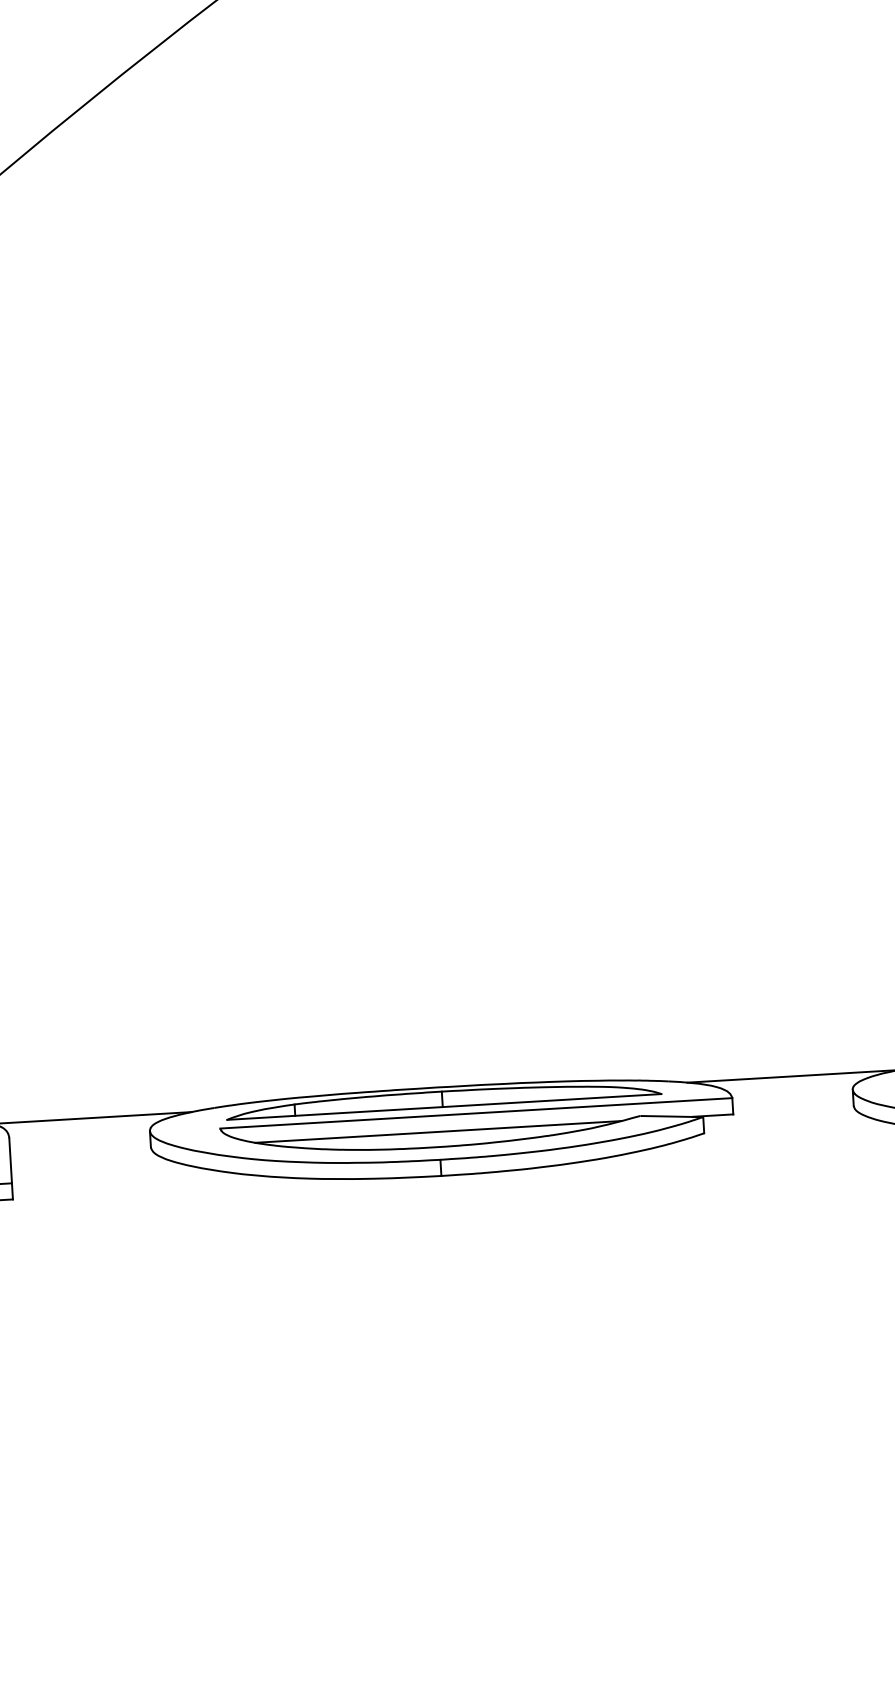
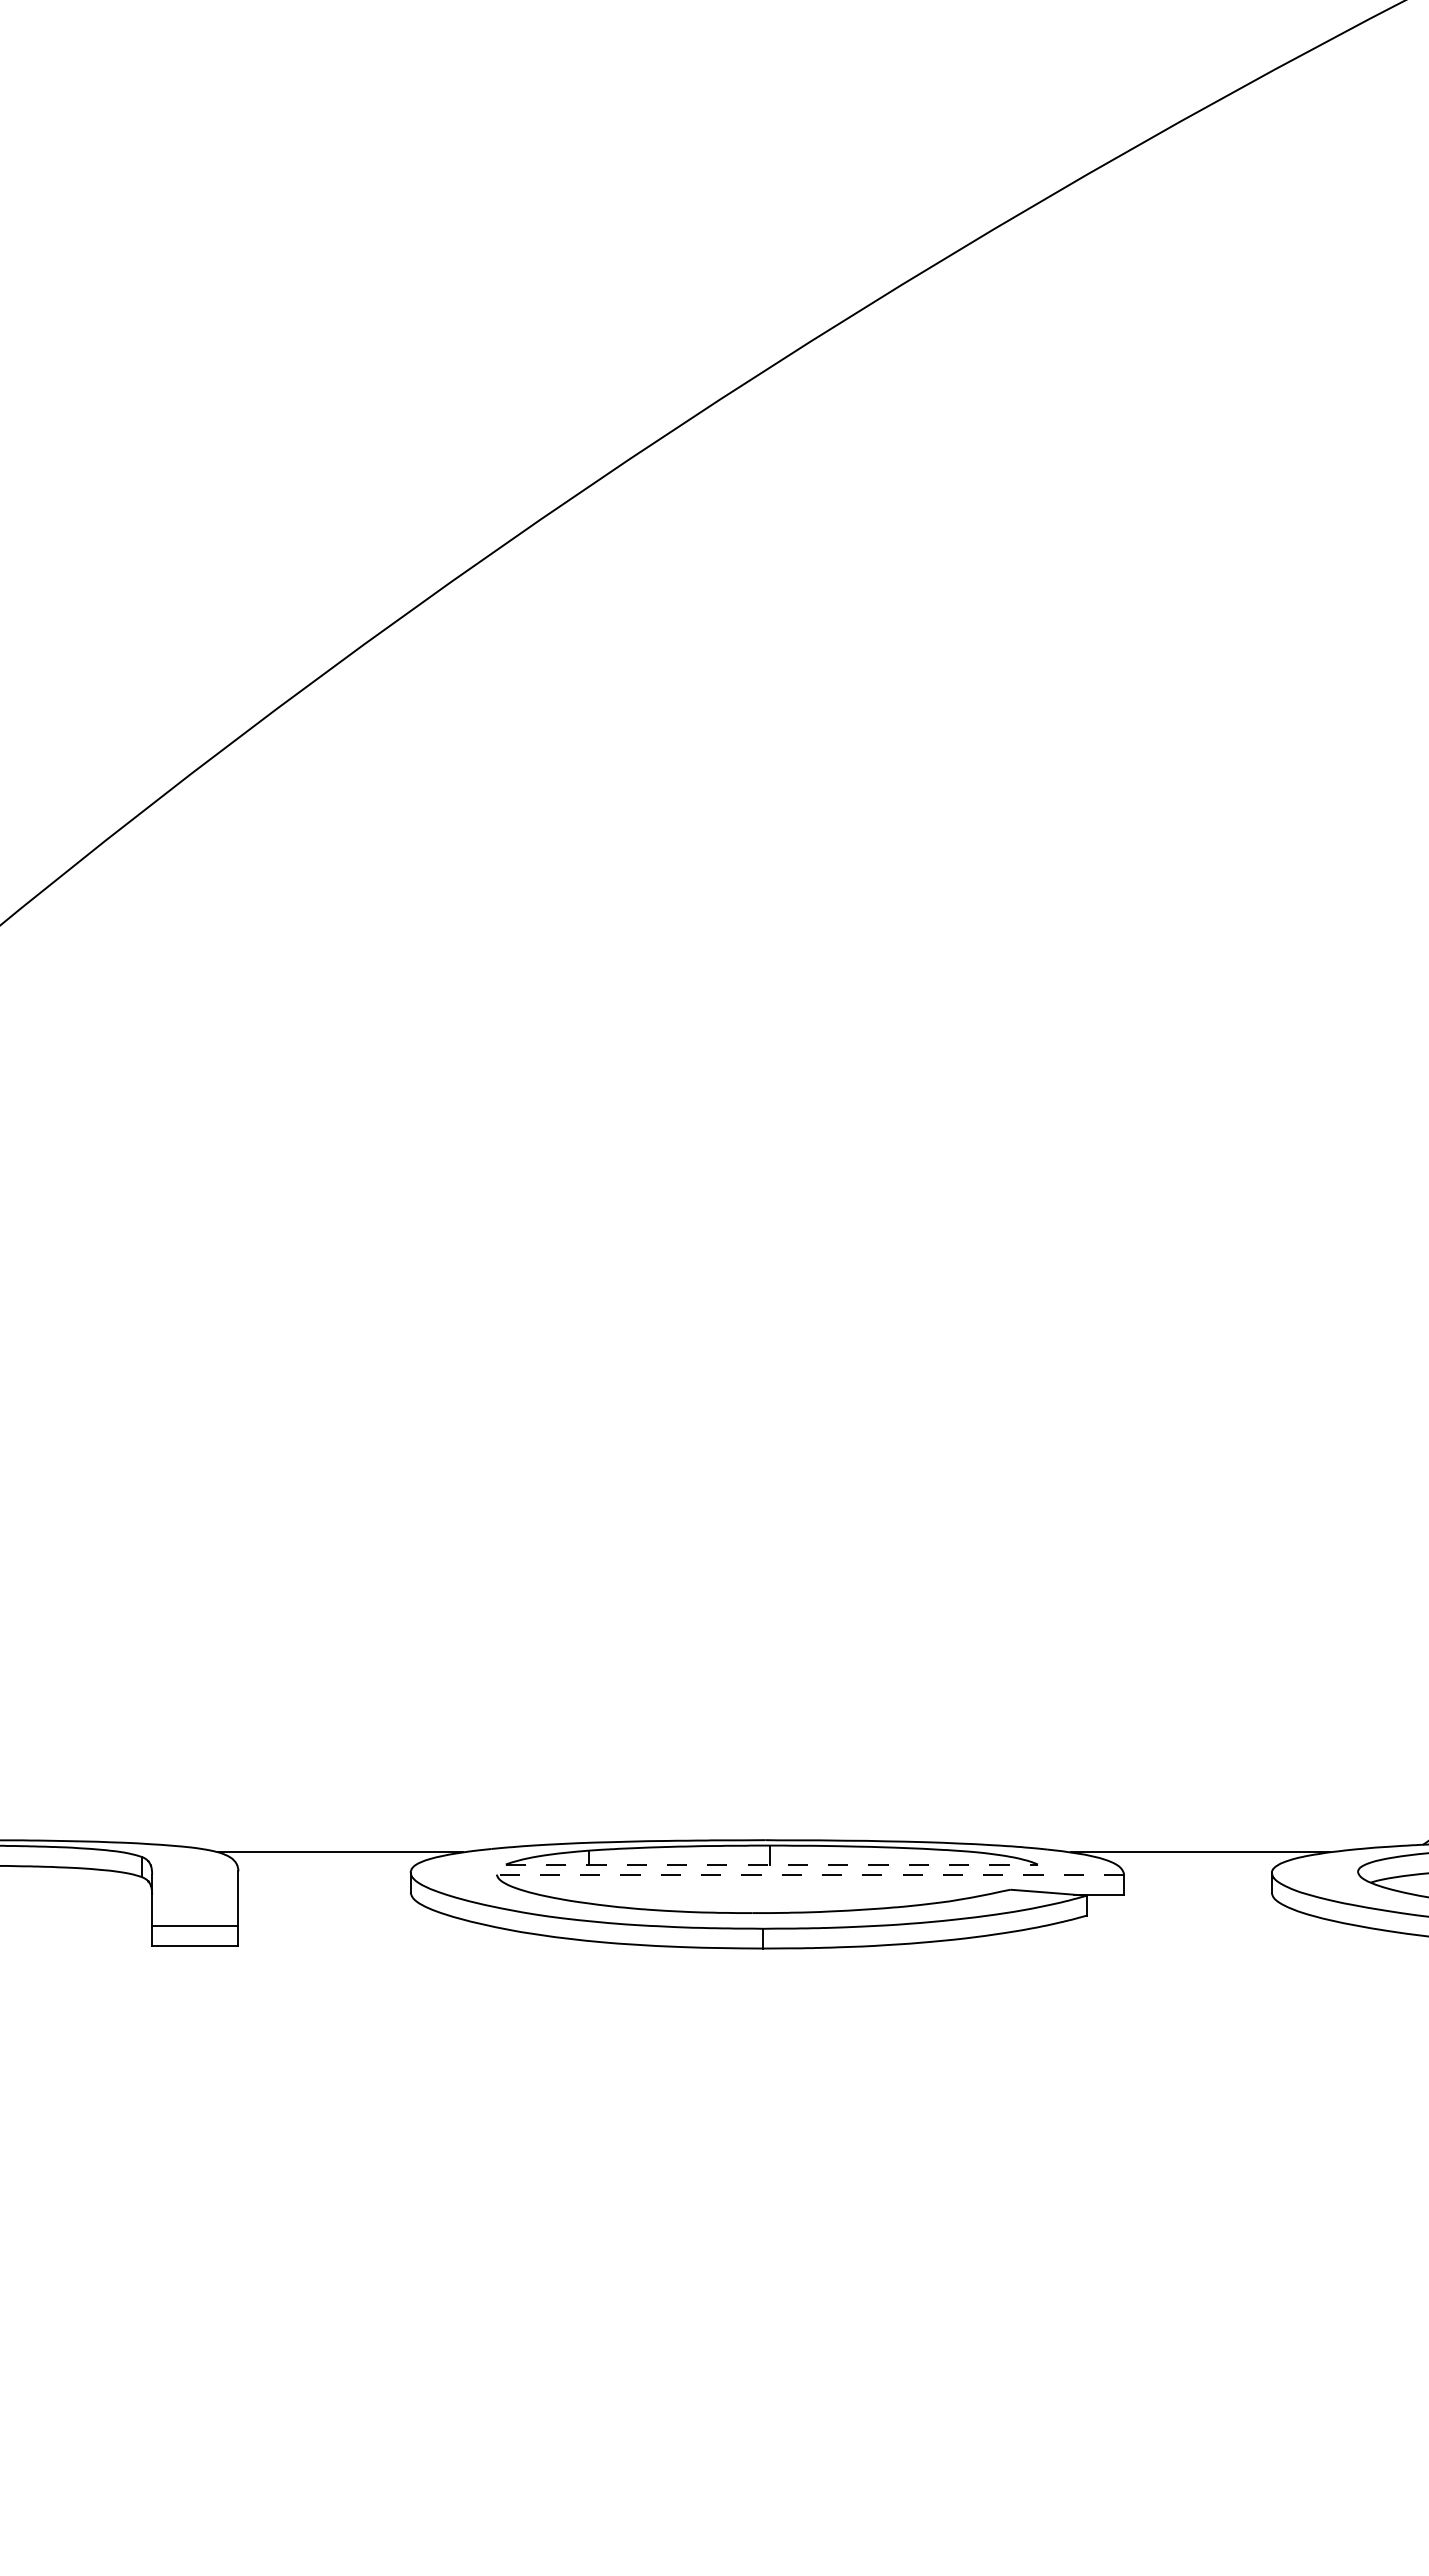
line: (444, 1106) -> (772, 1864), solid -> dashed
line: (476, 1113) -> (810, 1874), solid -> dashed
line: (438, 1131) -> (762, 1894), removed

